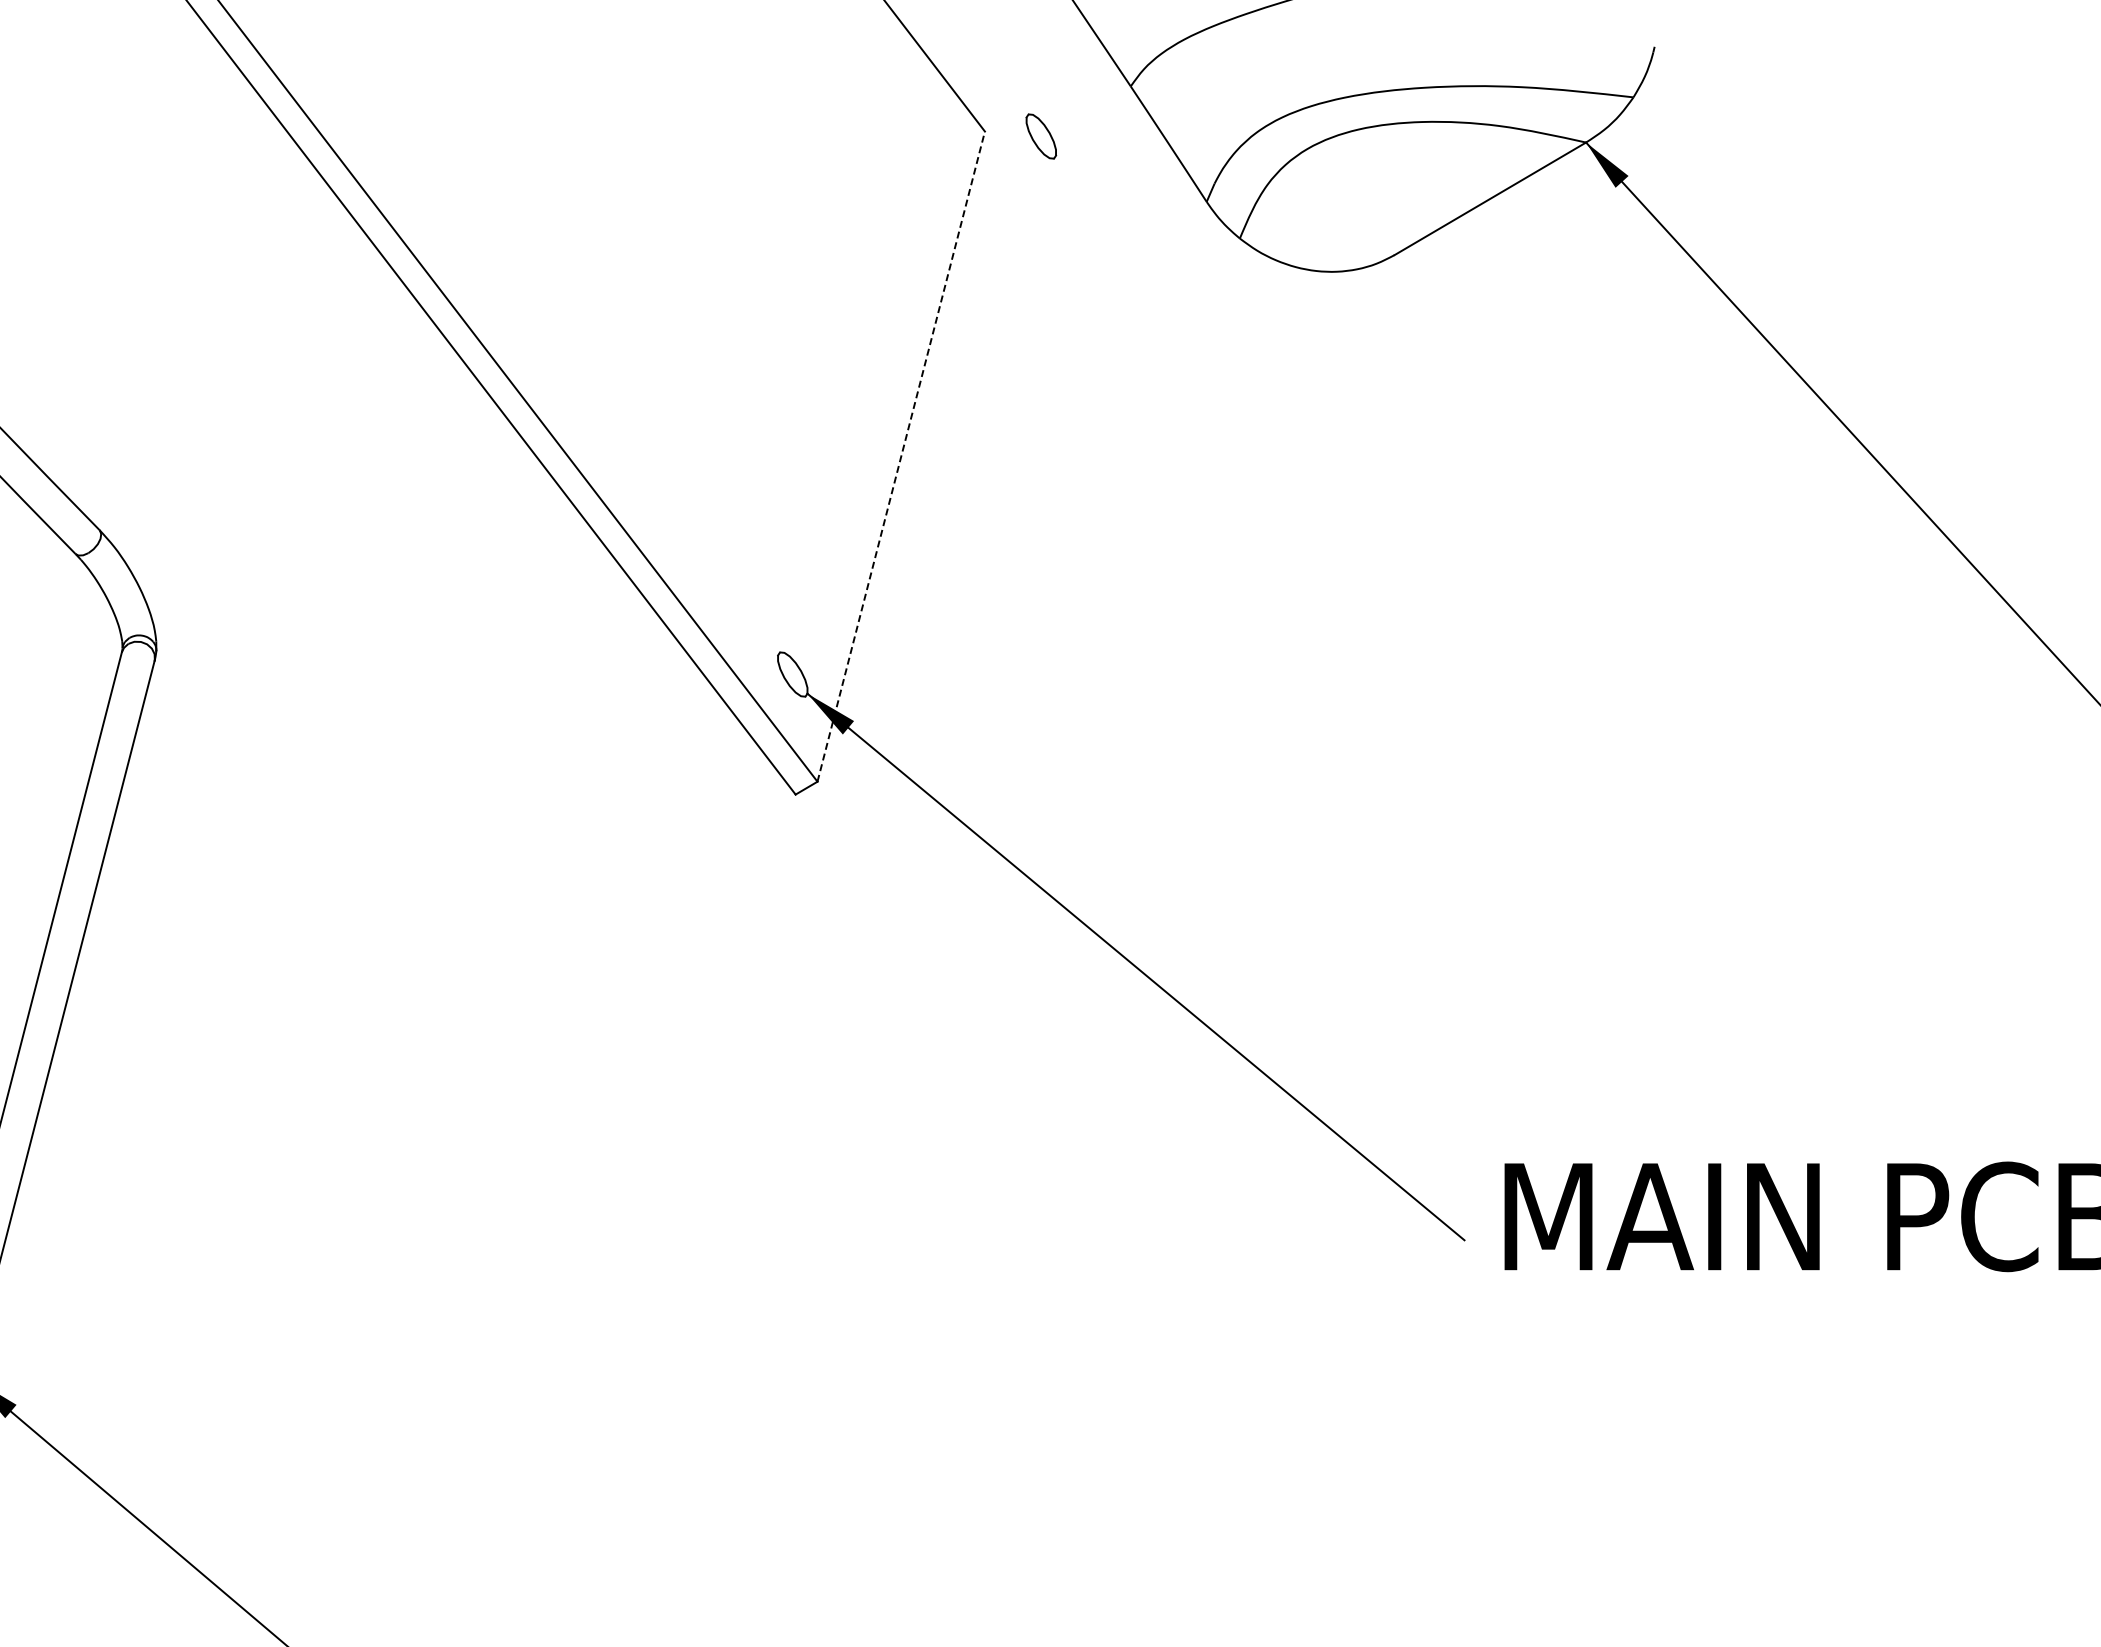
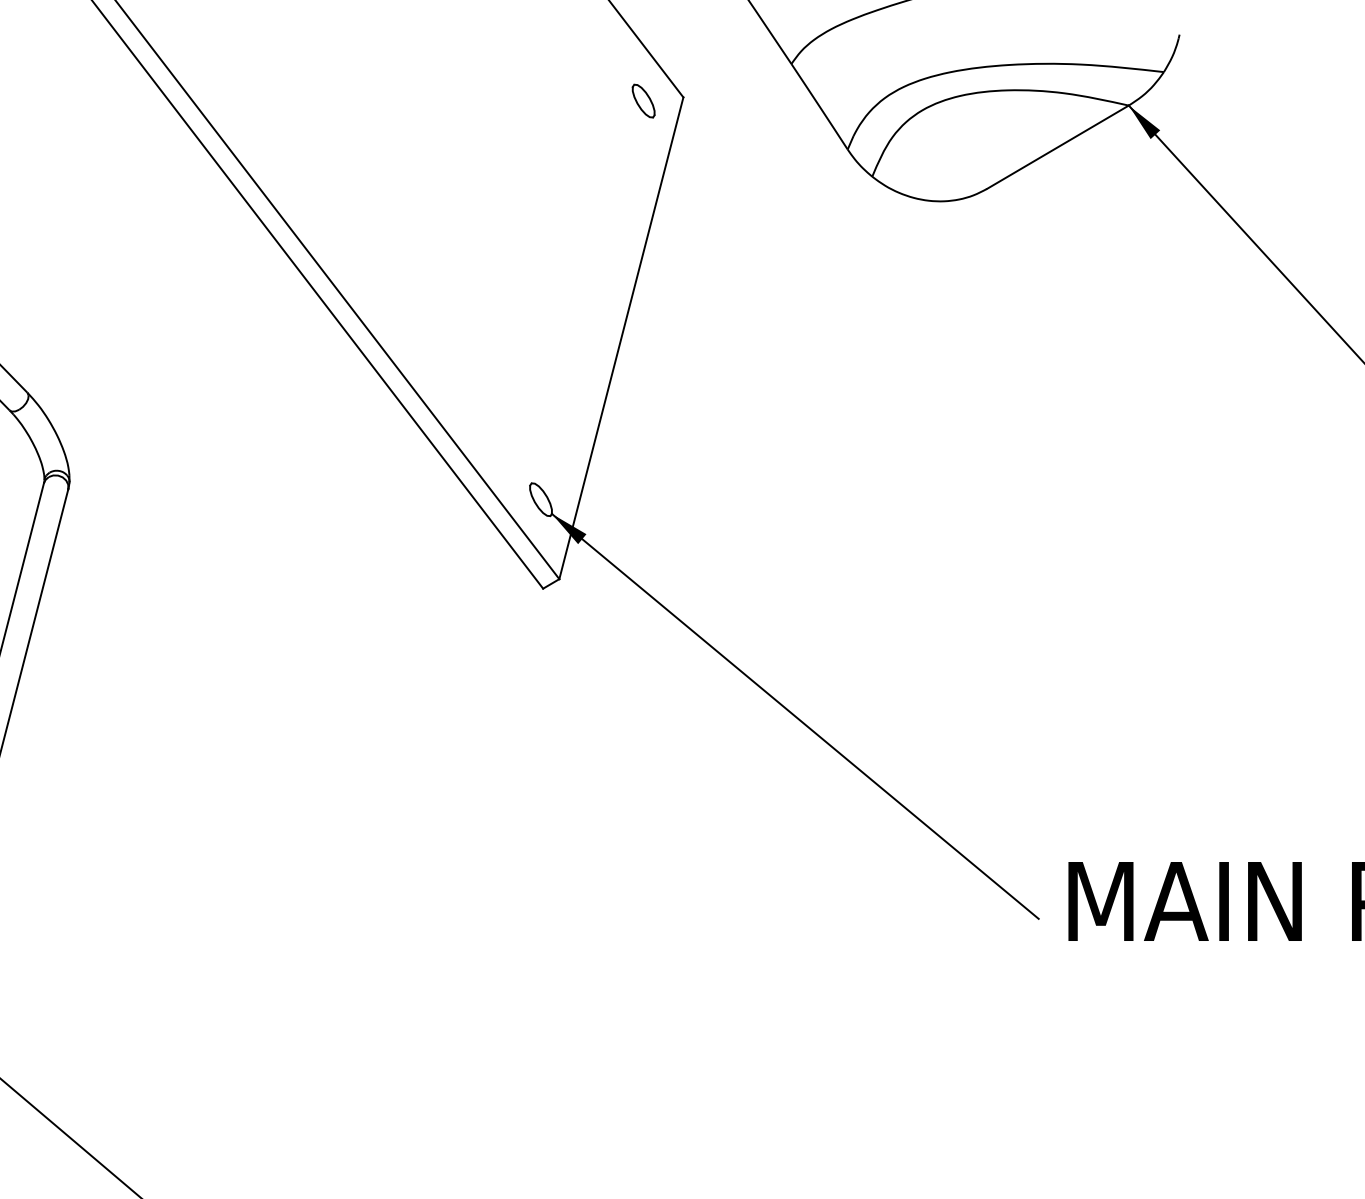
part: (1041, 136) -> (643, 101), moved
line: (901, 456) -> (621, 338), dashed -> solid

